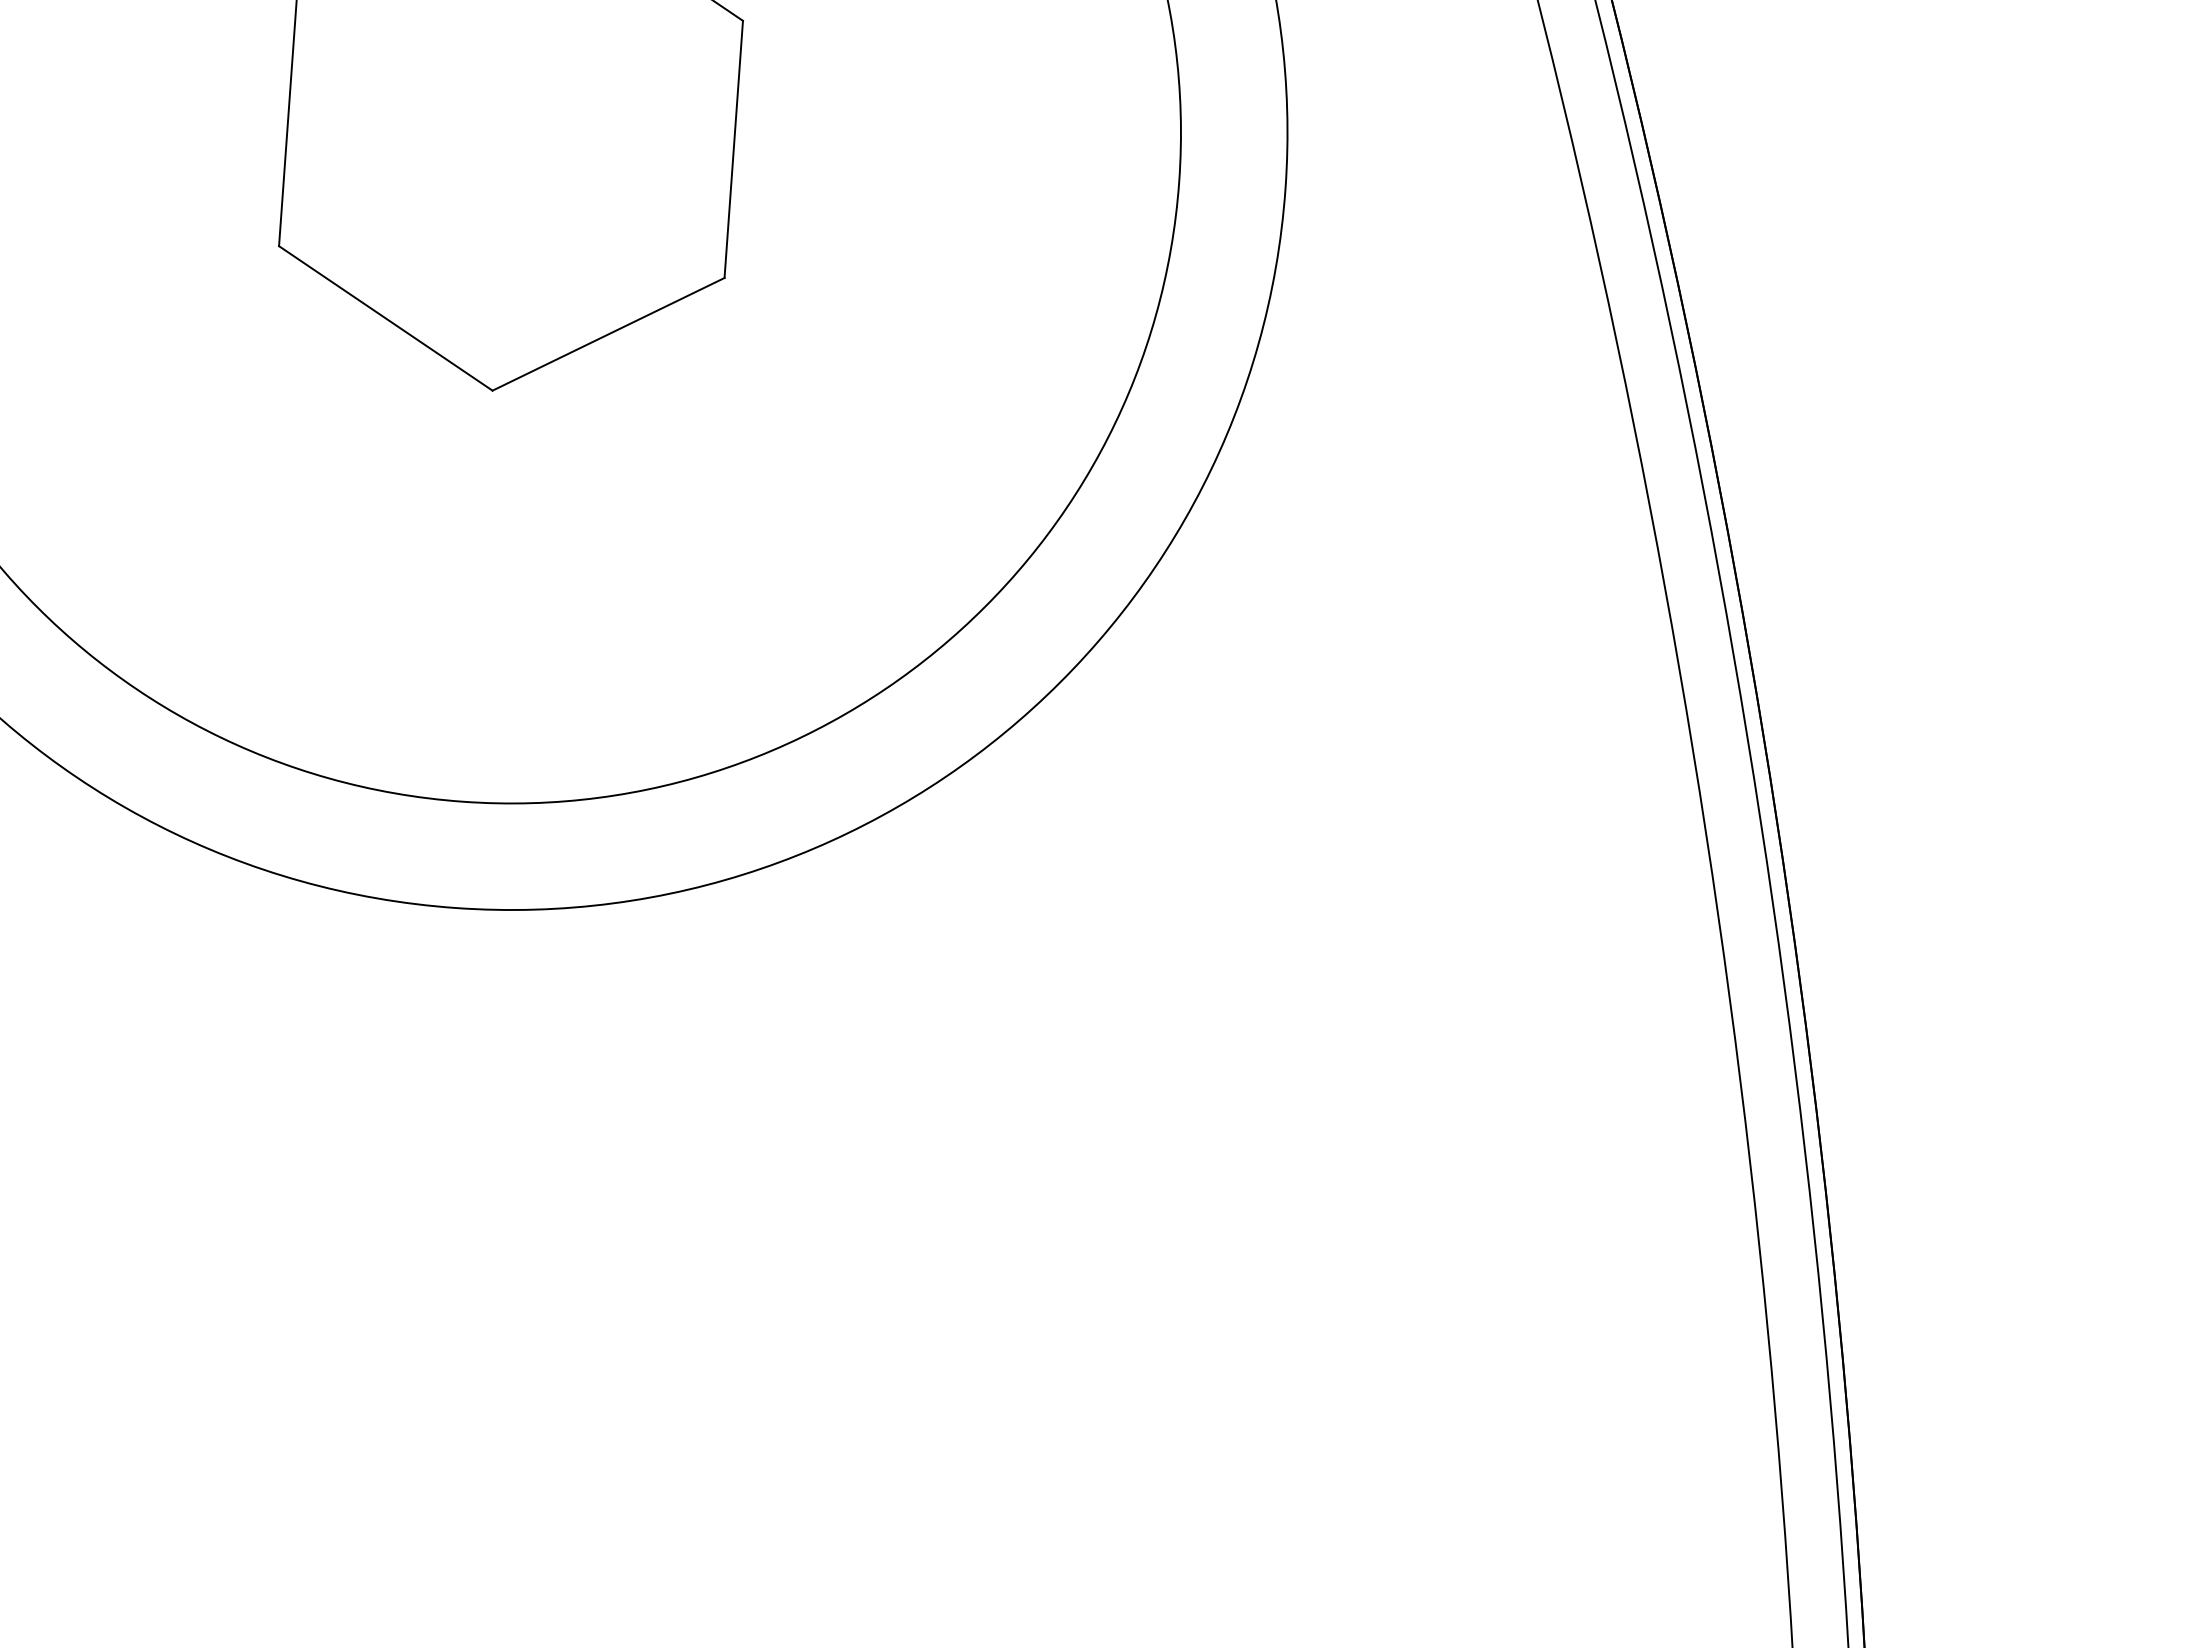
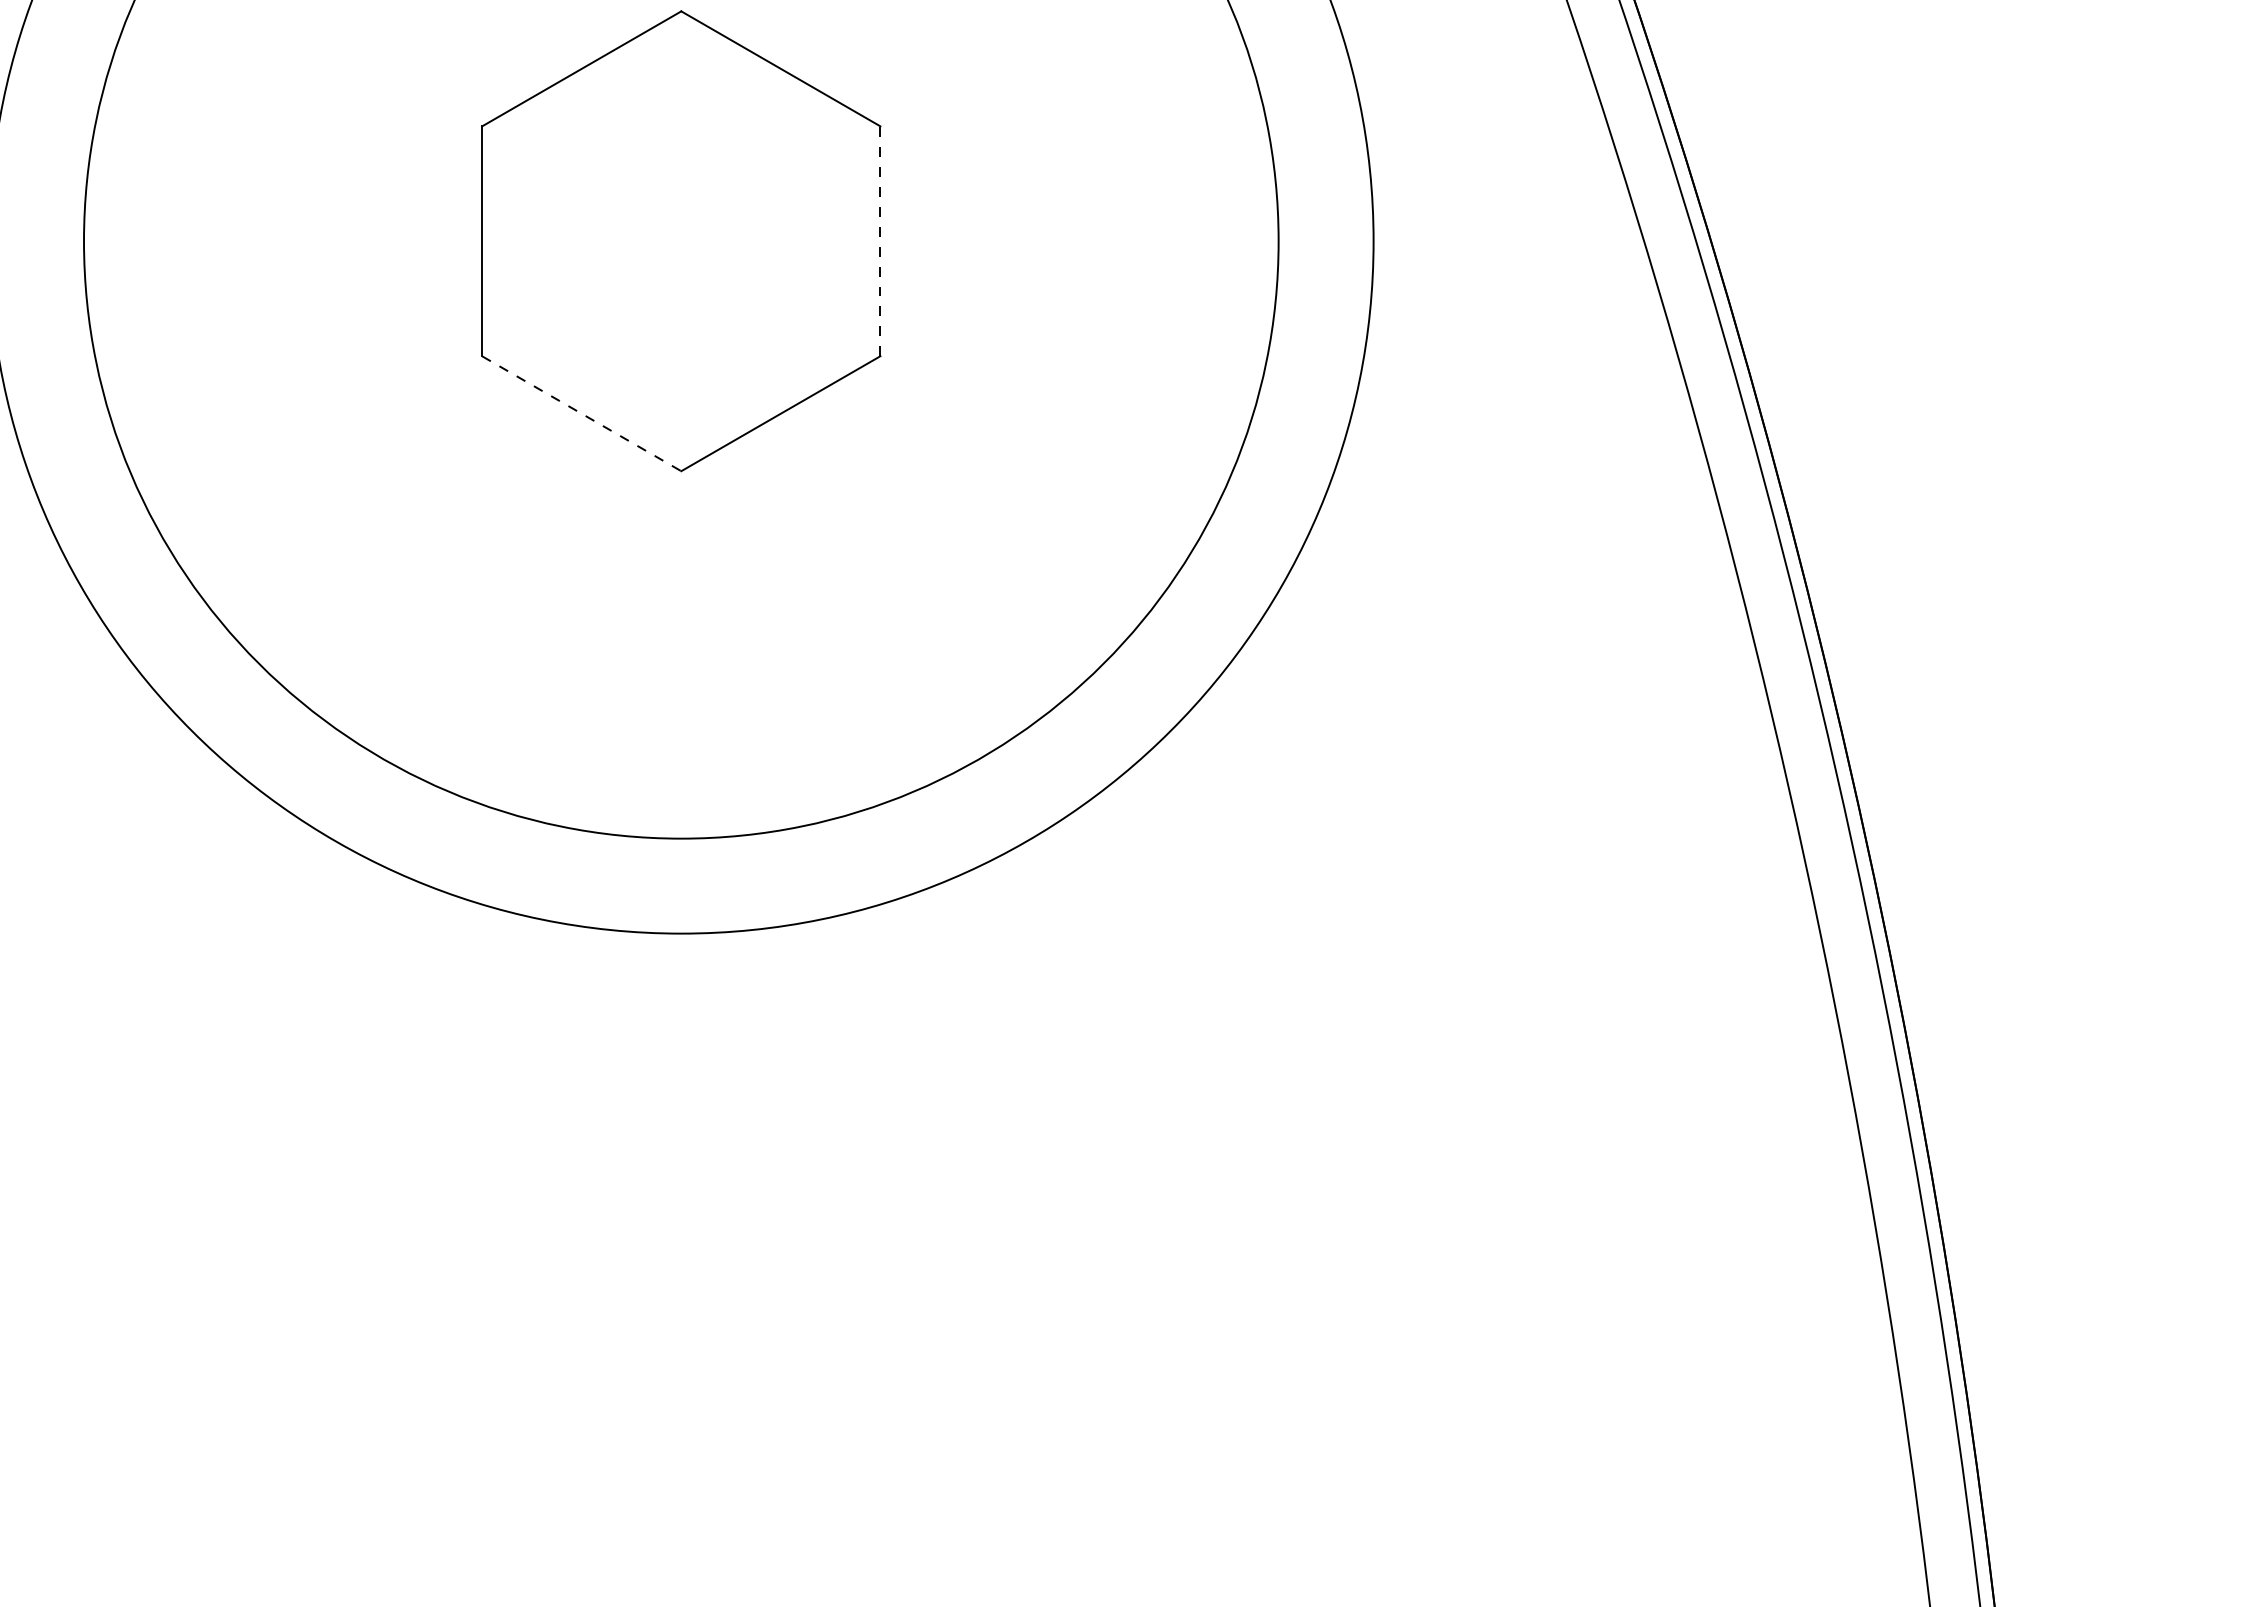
line: (733, 149) -> (880, 241), solid -> dashed
line: (385, 318) -> (581, 413), solid -> dashed

